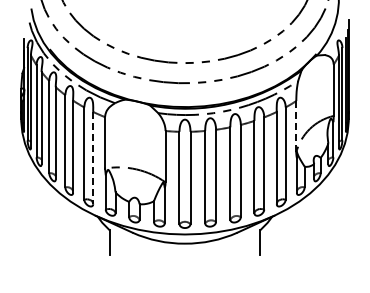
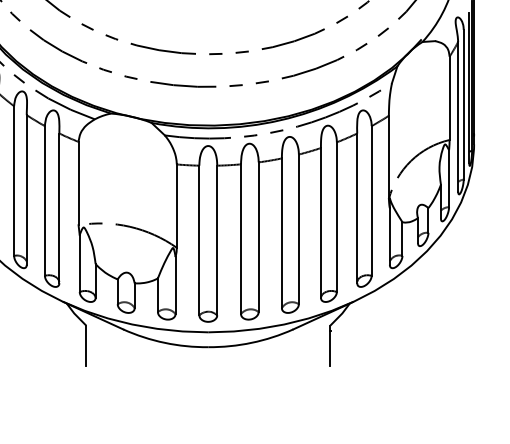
line: (296, 126) -> (389, 157), dashed -> solid
line: (93, 158) -> (59, 209), dashed -> solid

